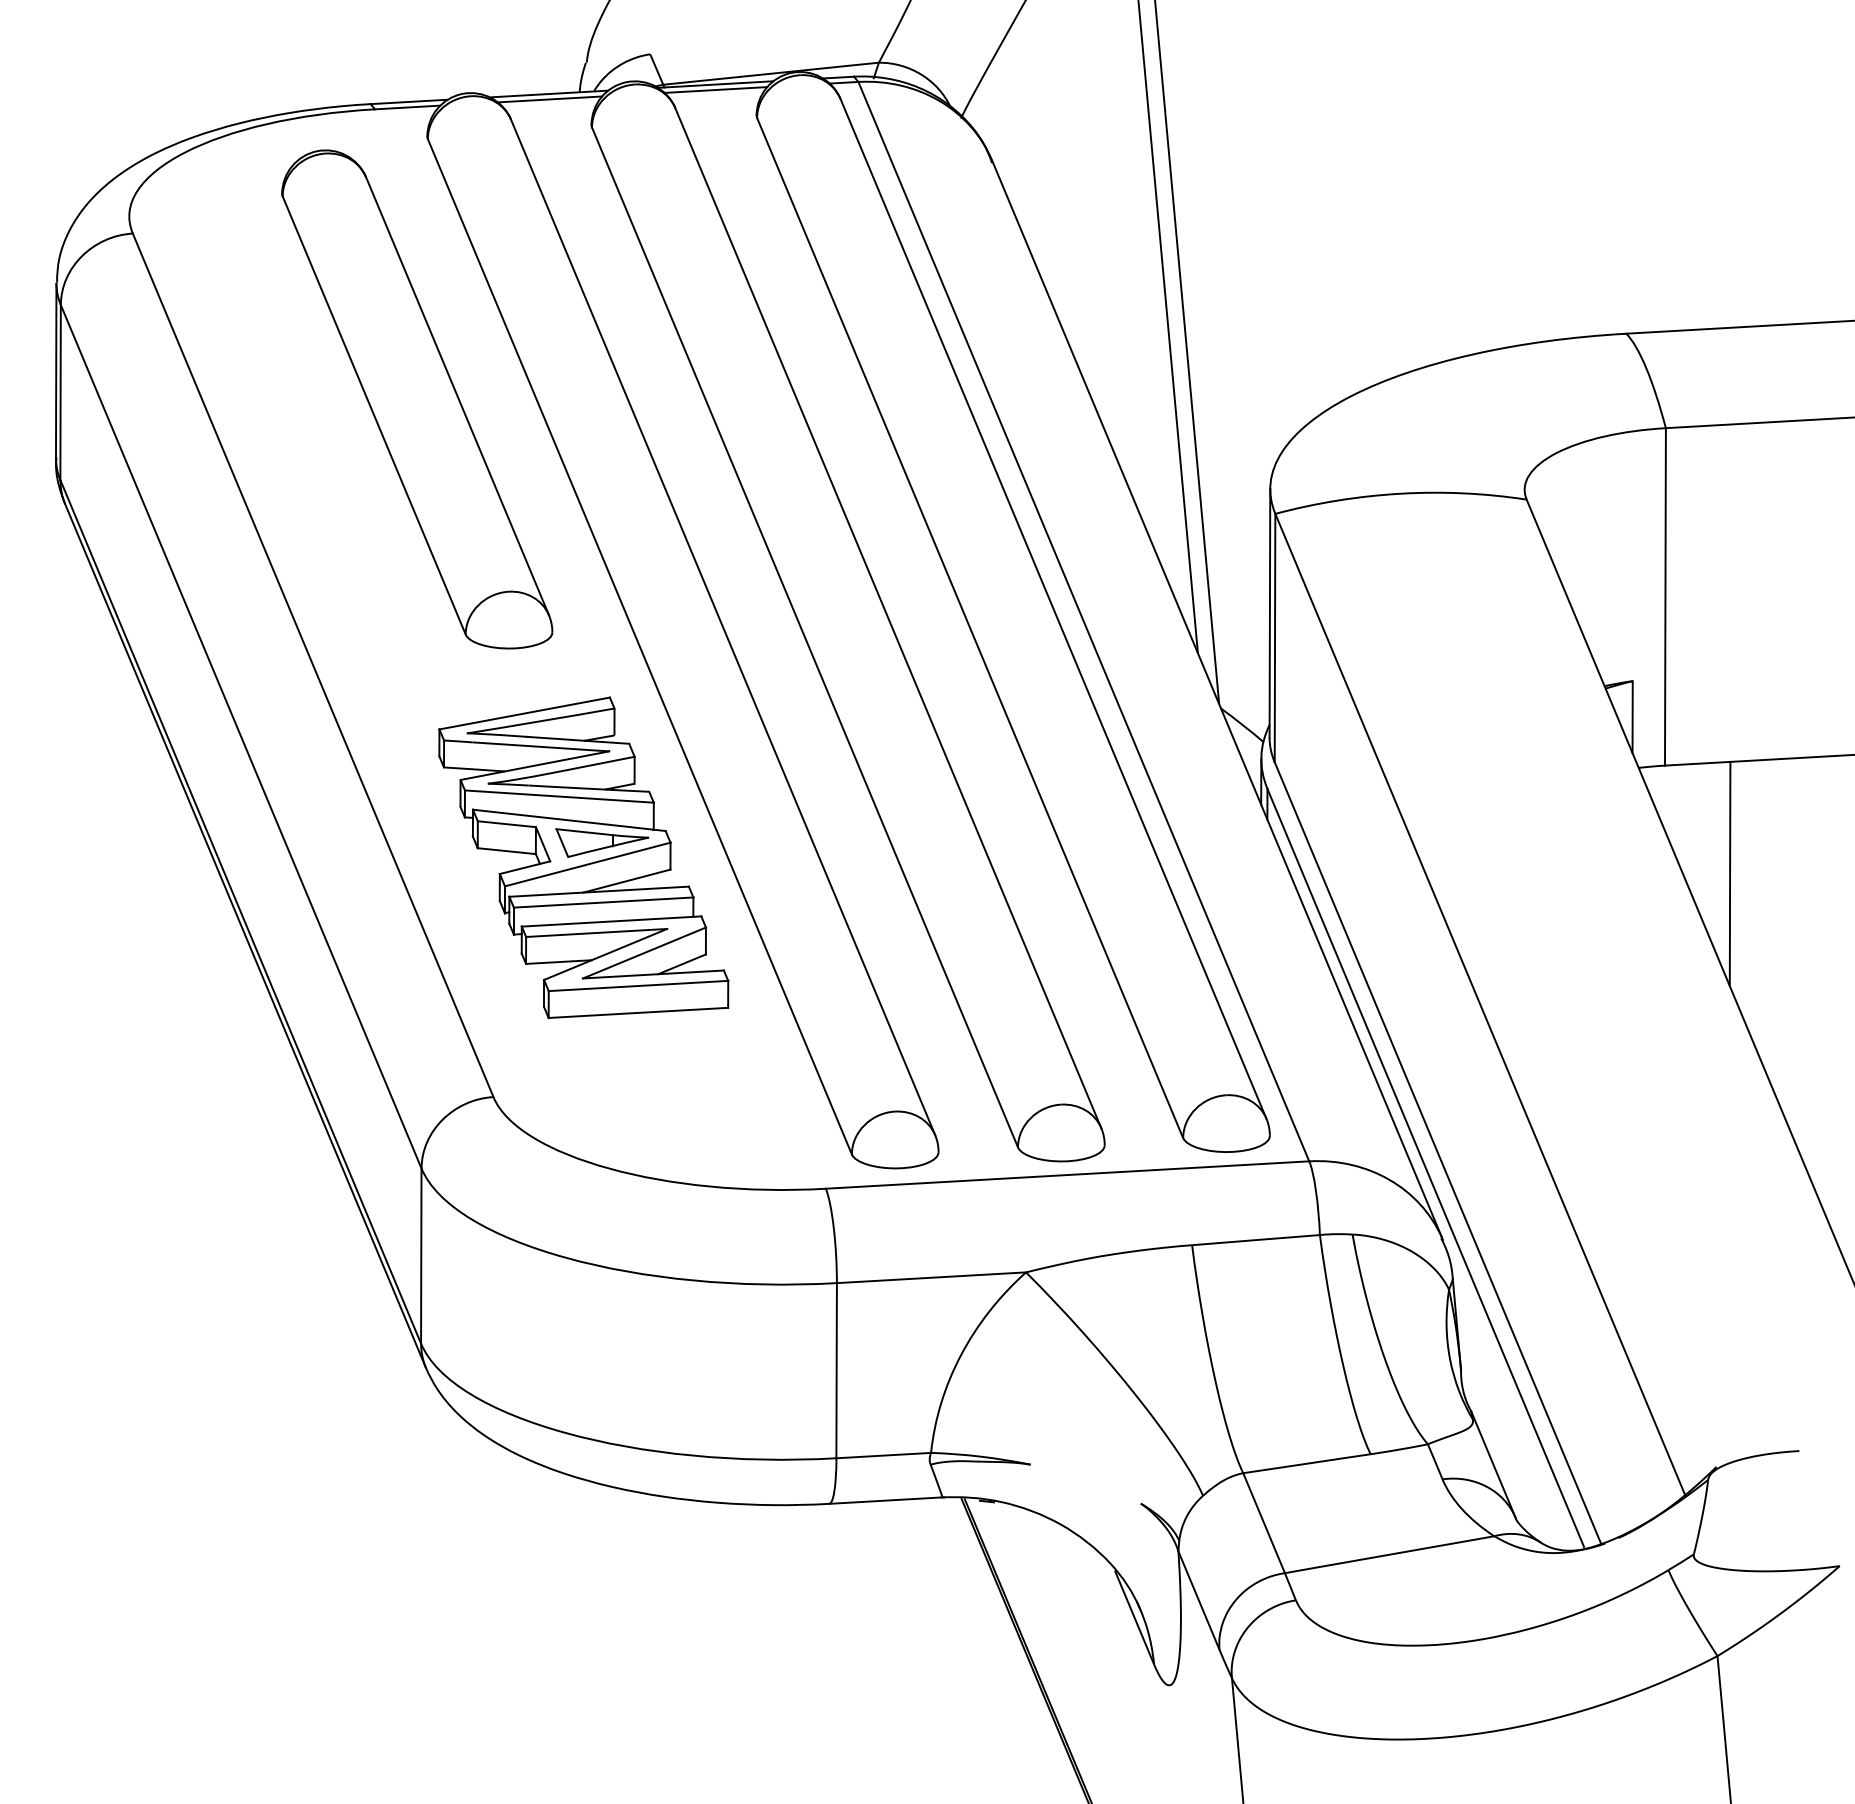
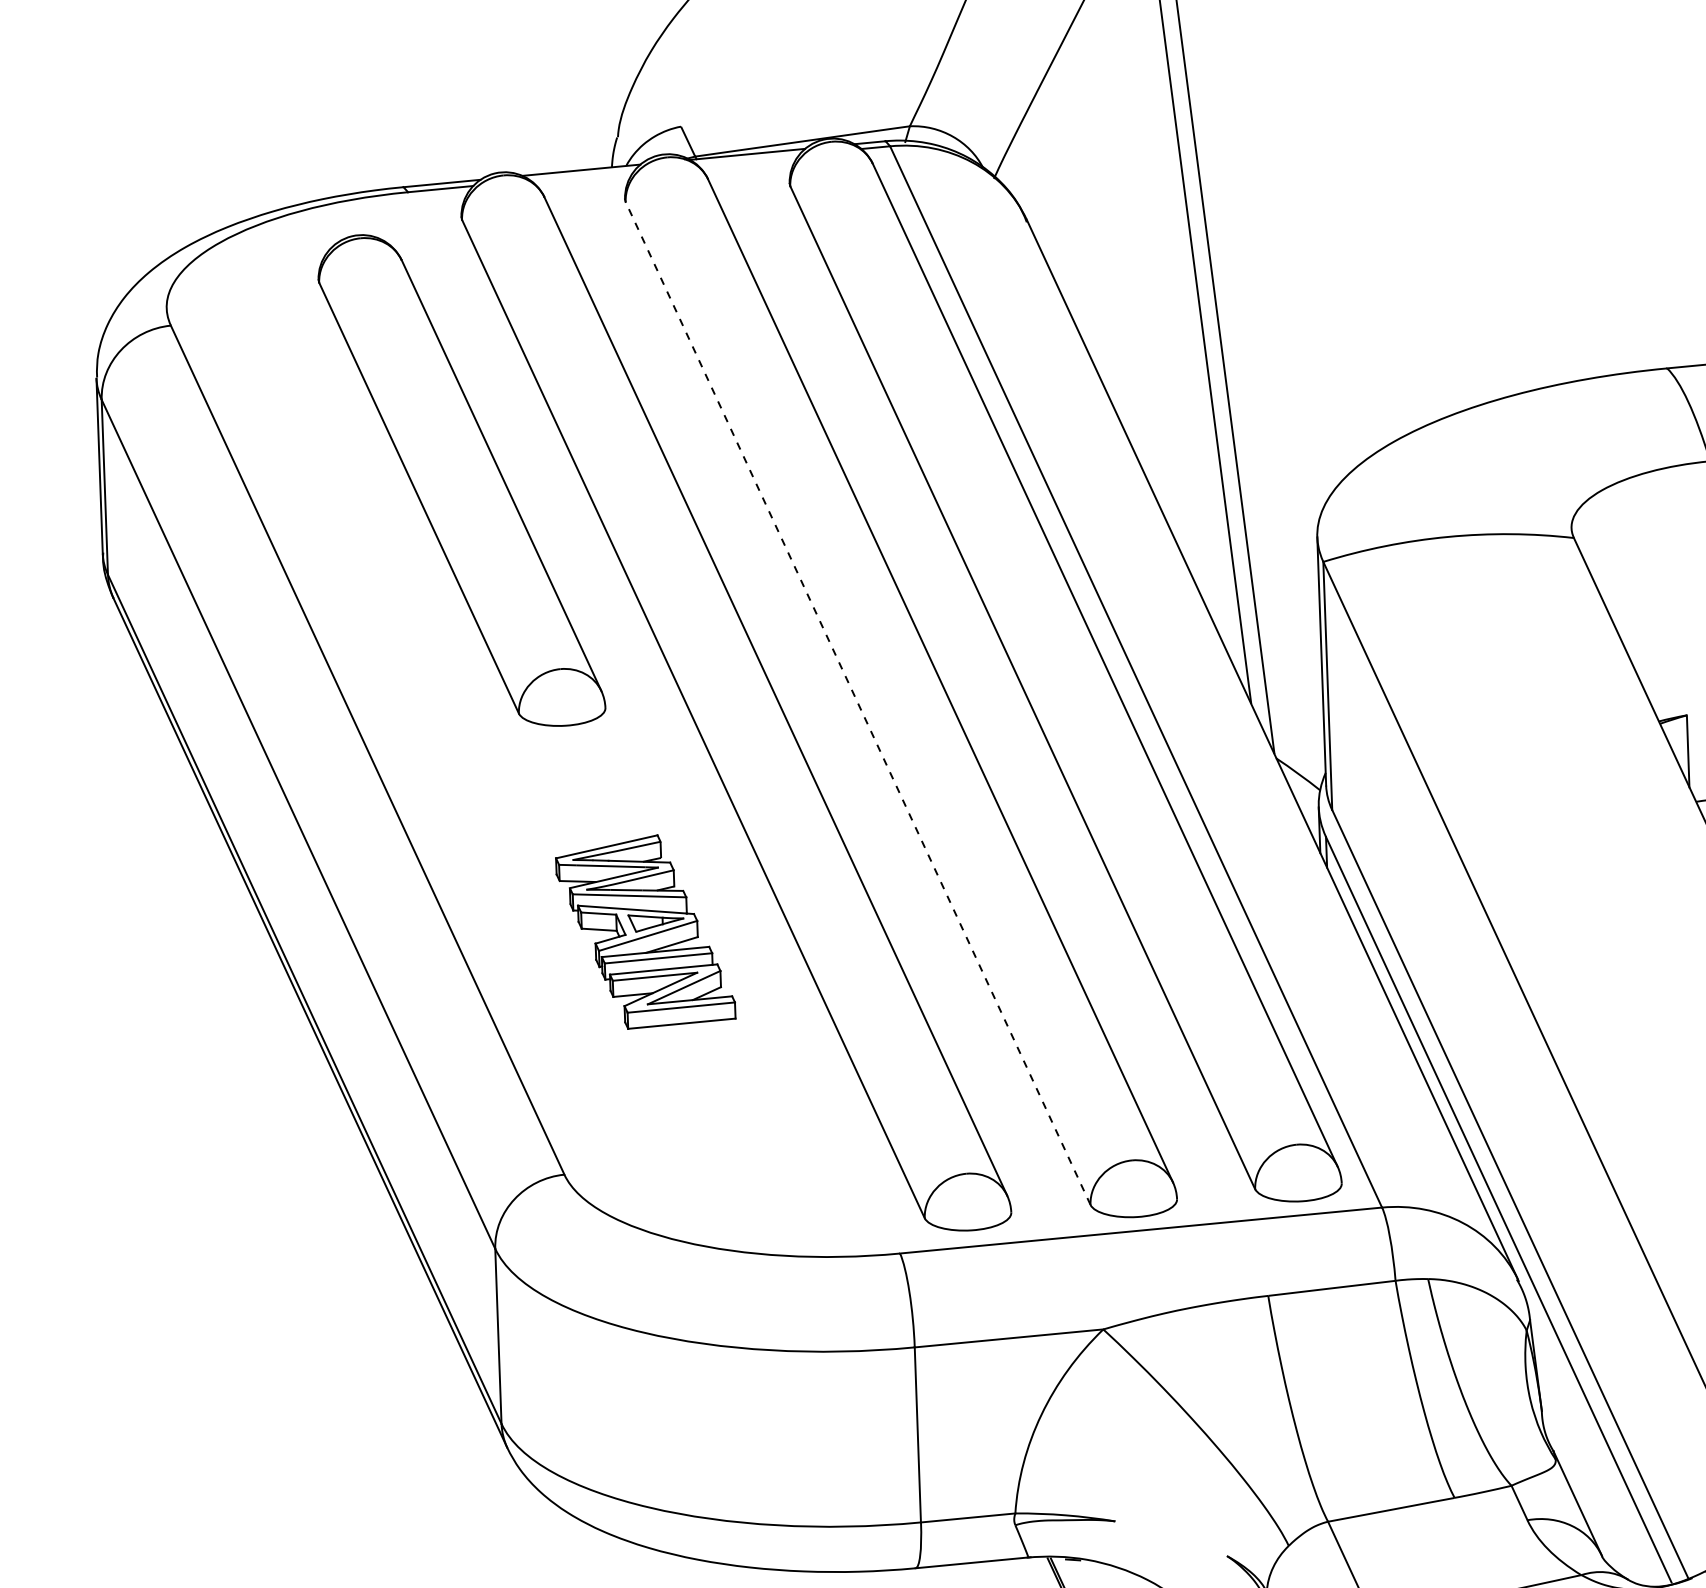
line: (715, 89) -> (747, 159), removed
line: (549, 99) -> (582, 175), removed
line: (805, 637) -> (858, 703), solid -> dashed
part: (583, 857) -> (645, 931), size x0.6

